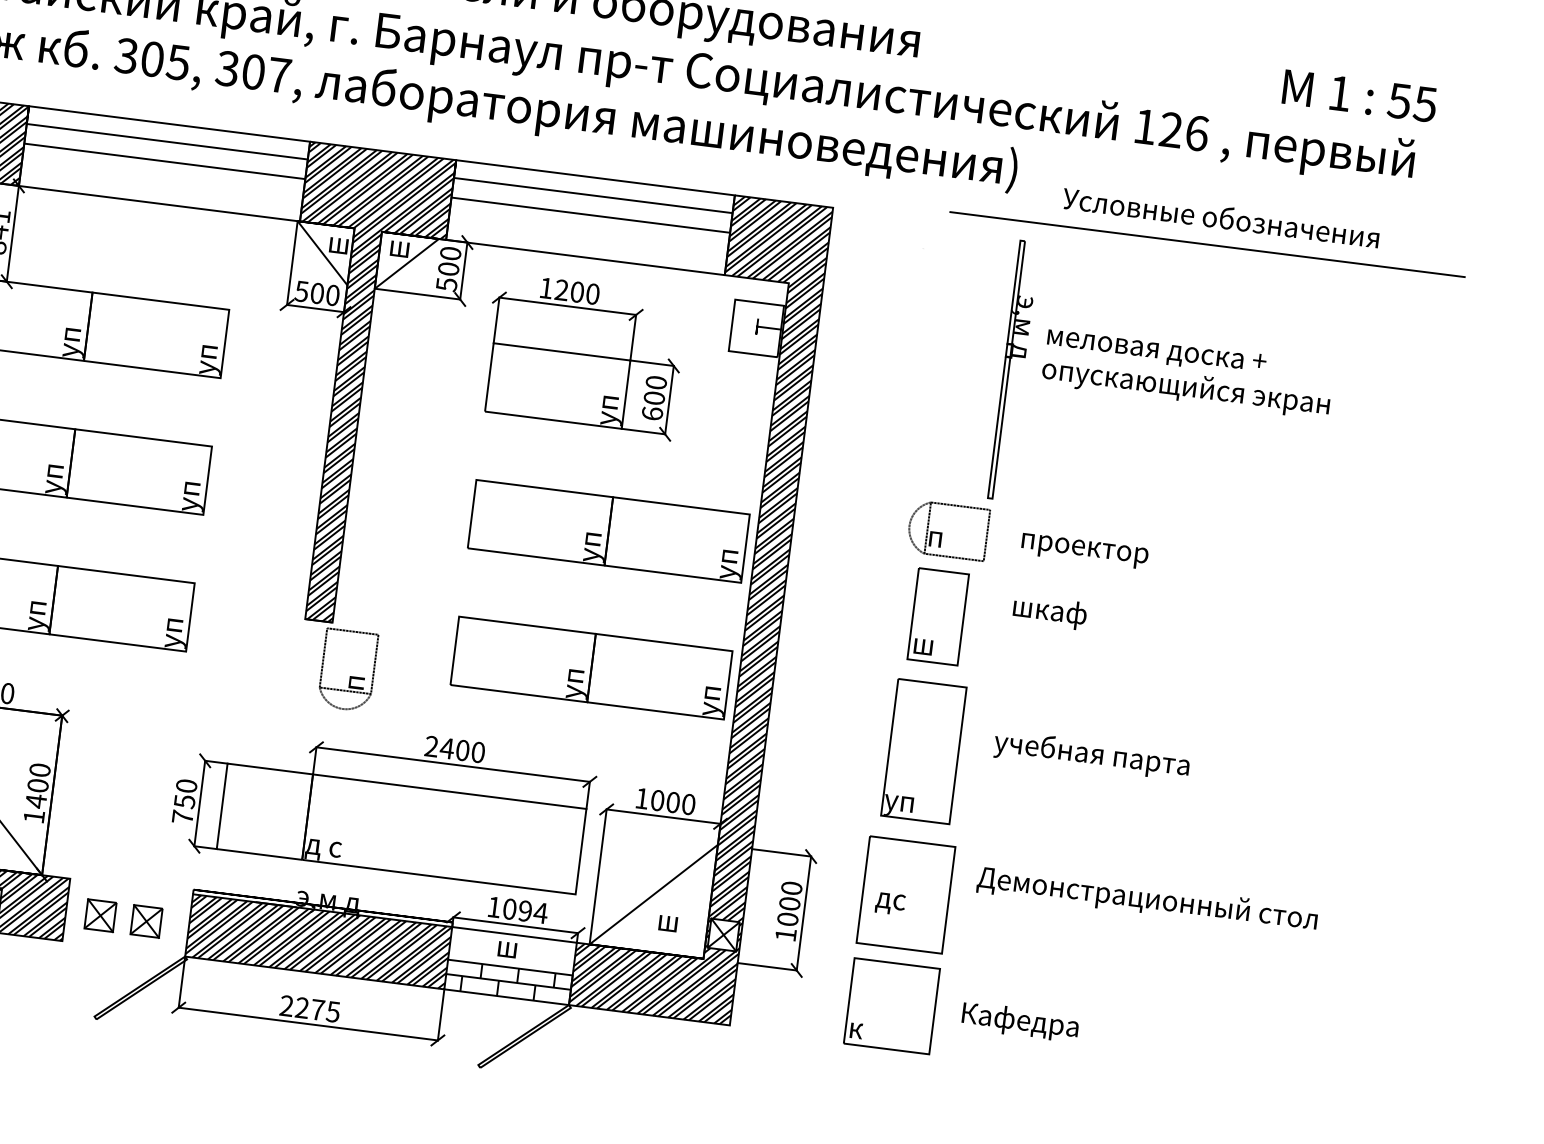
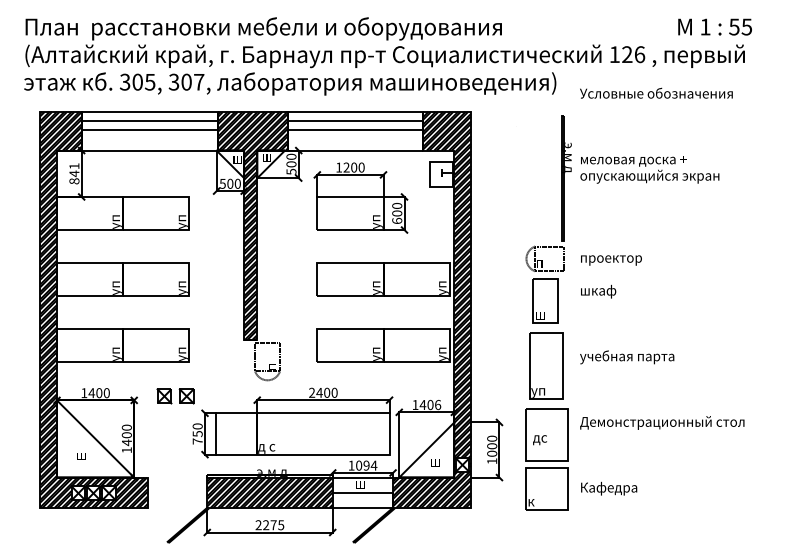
line: (1207, 245) -> (651, 107), removed
text: (673, 803) -> (430, 405), 1000 -> 1406
part: (123, 918) -> (175, 396), moved
hatch: (507, 982) -> (362, 500), removed

